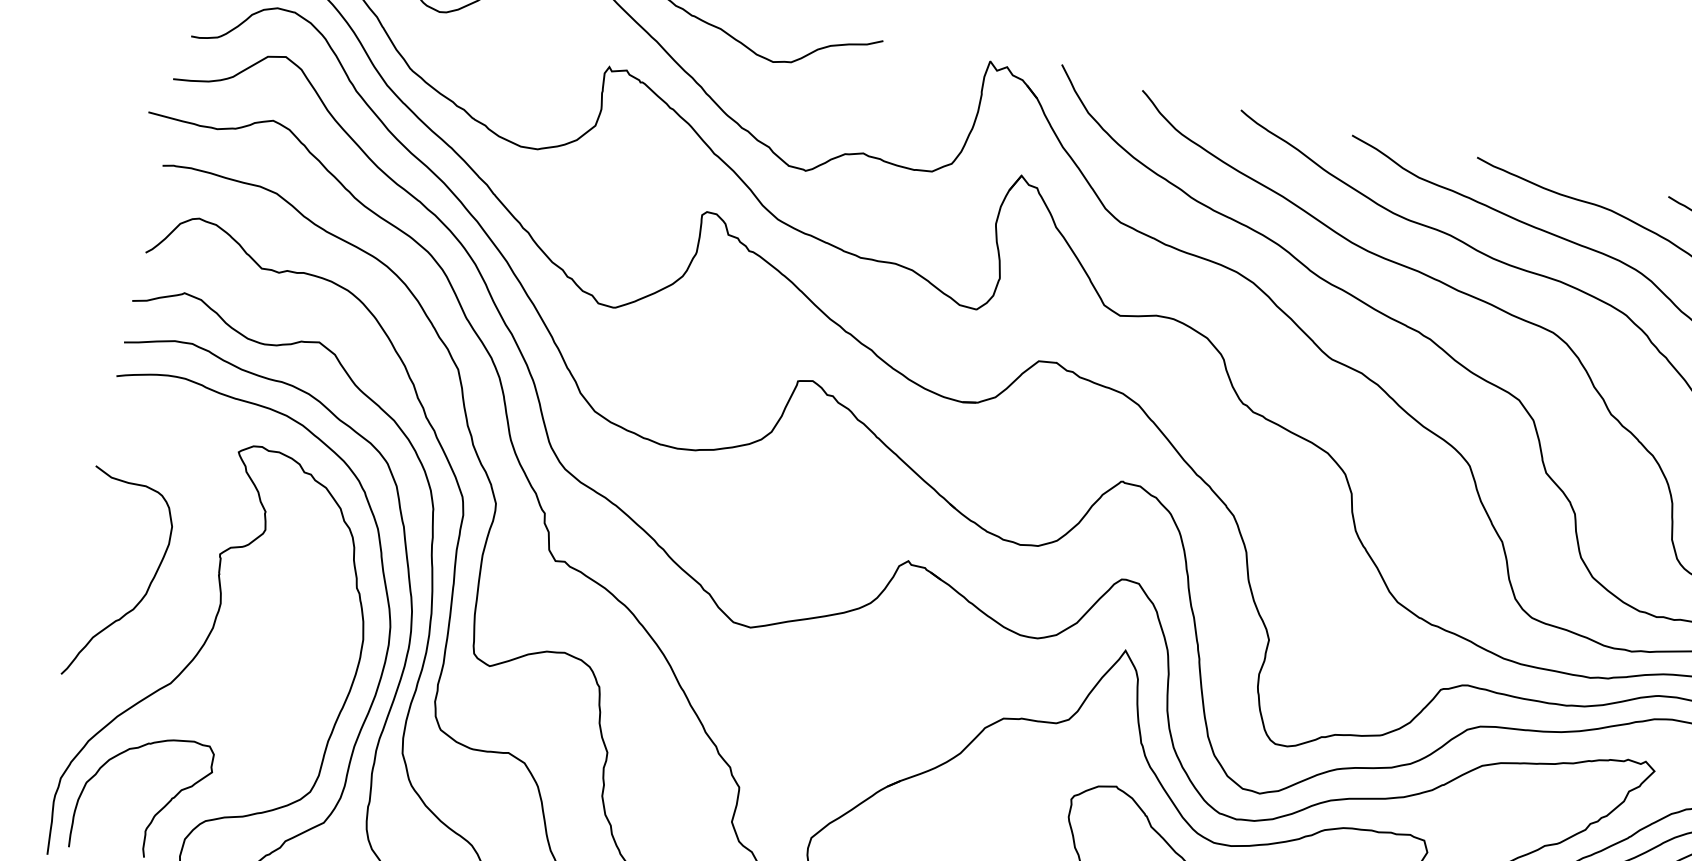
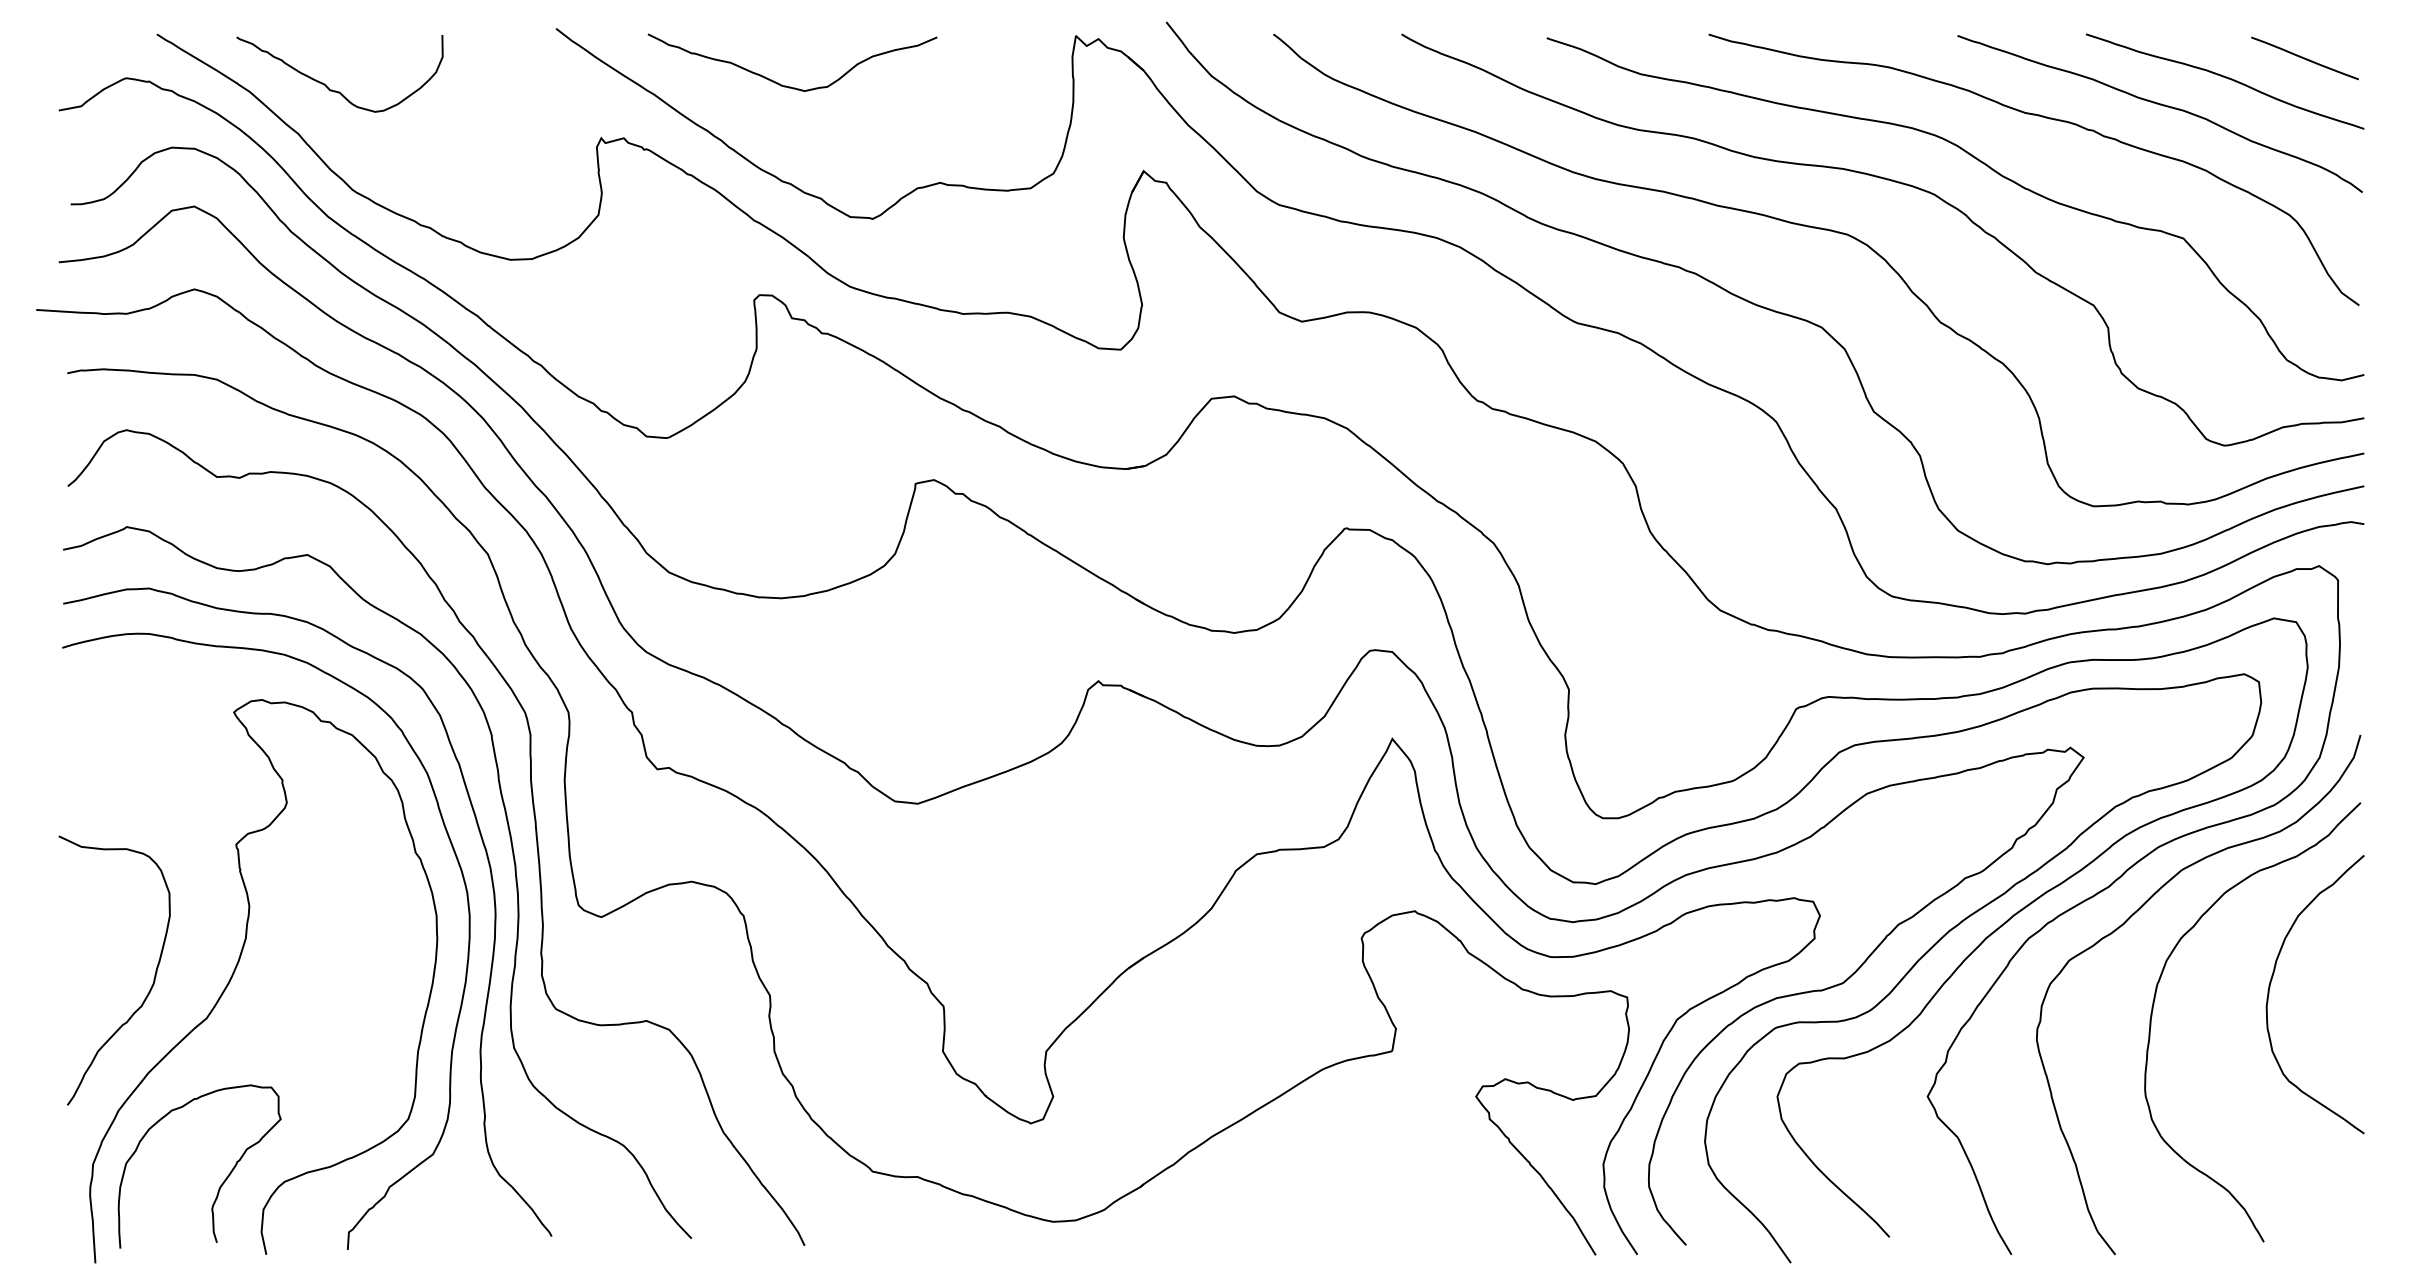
curve: (143, 596) -> (150, 987), moved

